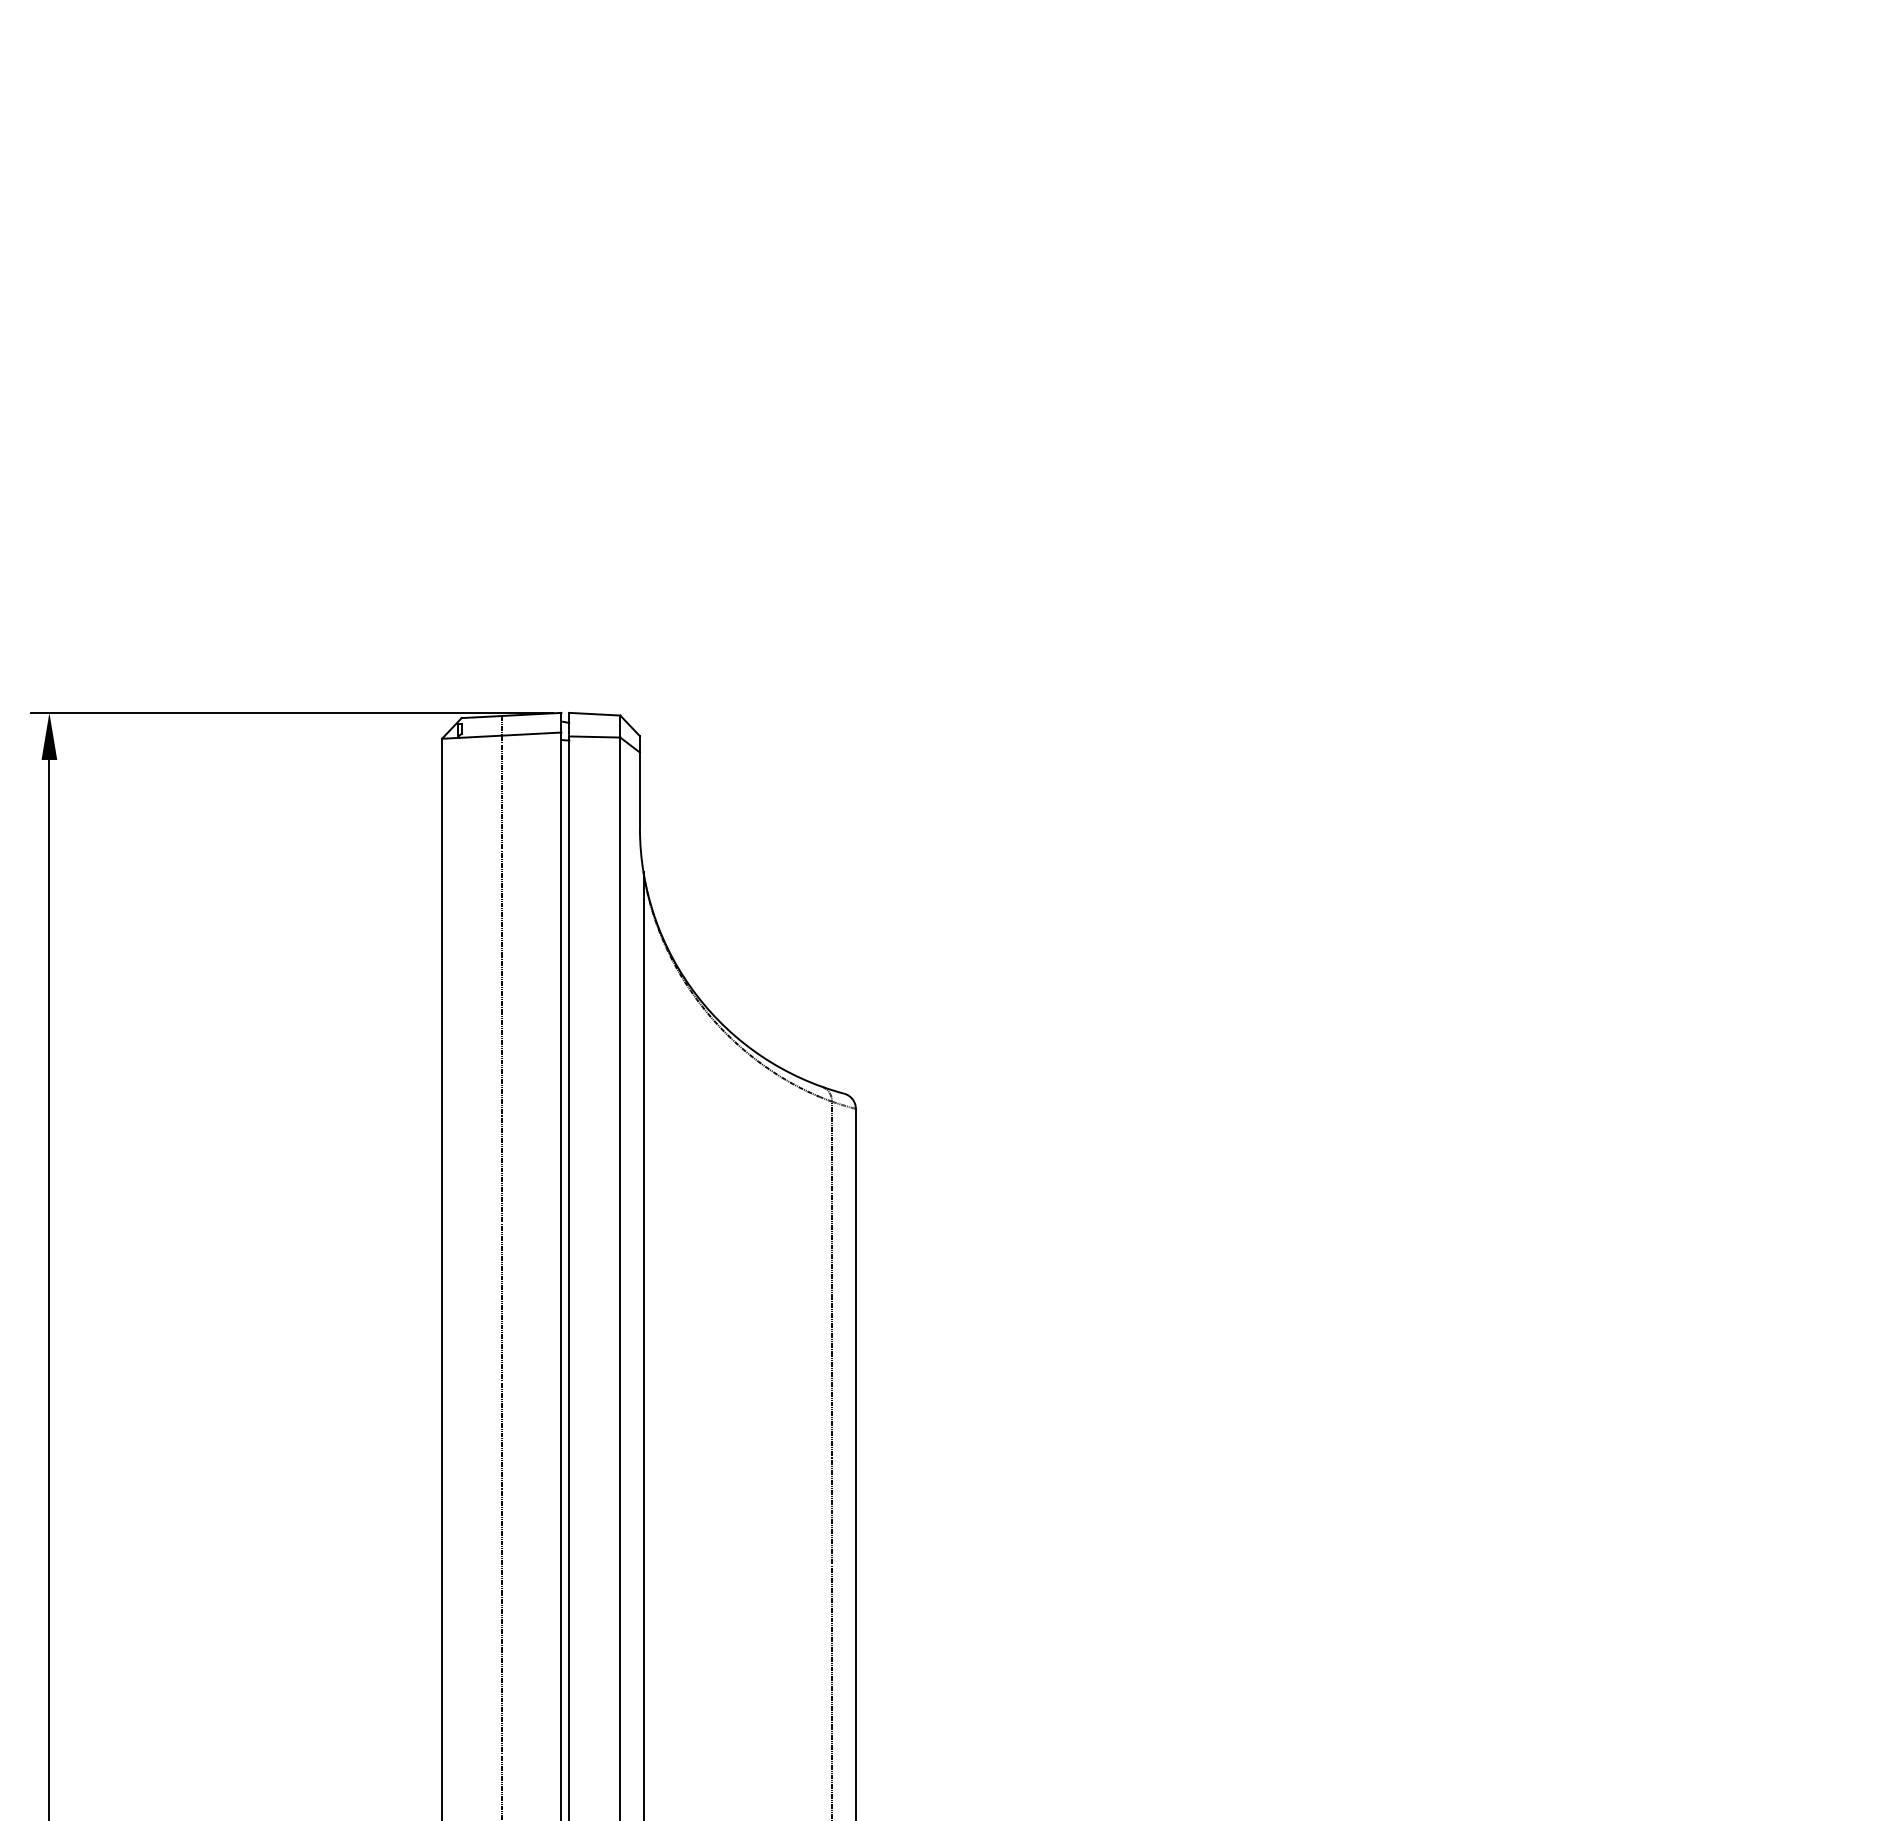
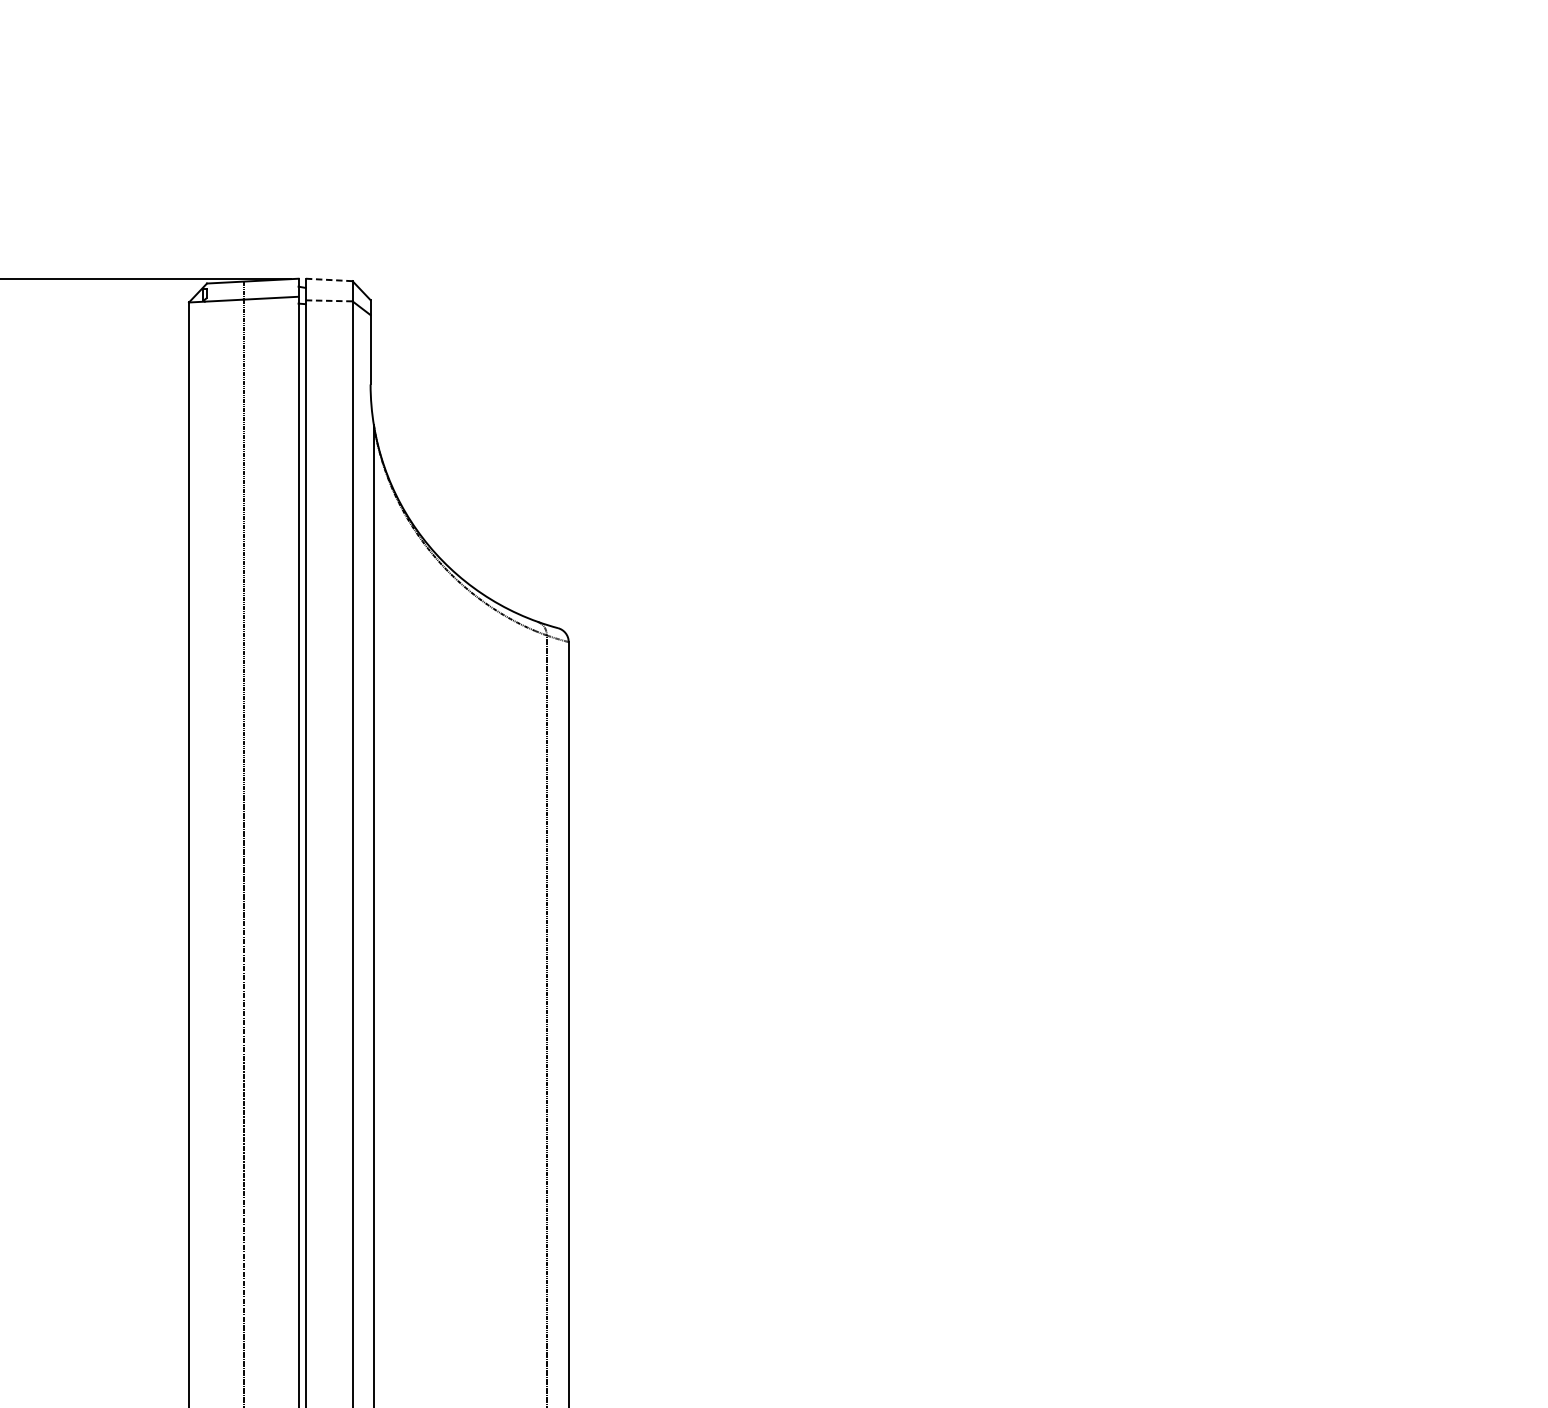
line: (594, 714) -> (328, 280), solid -> dashed
line: (594, 737) -> (328, 301), solid -> dashed

